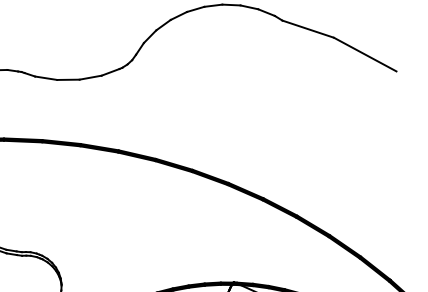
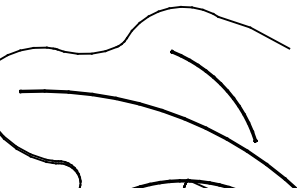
part: (287, 133) -> (221, 87), added

